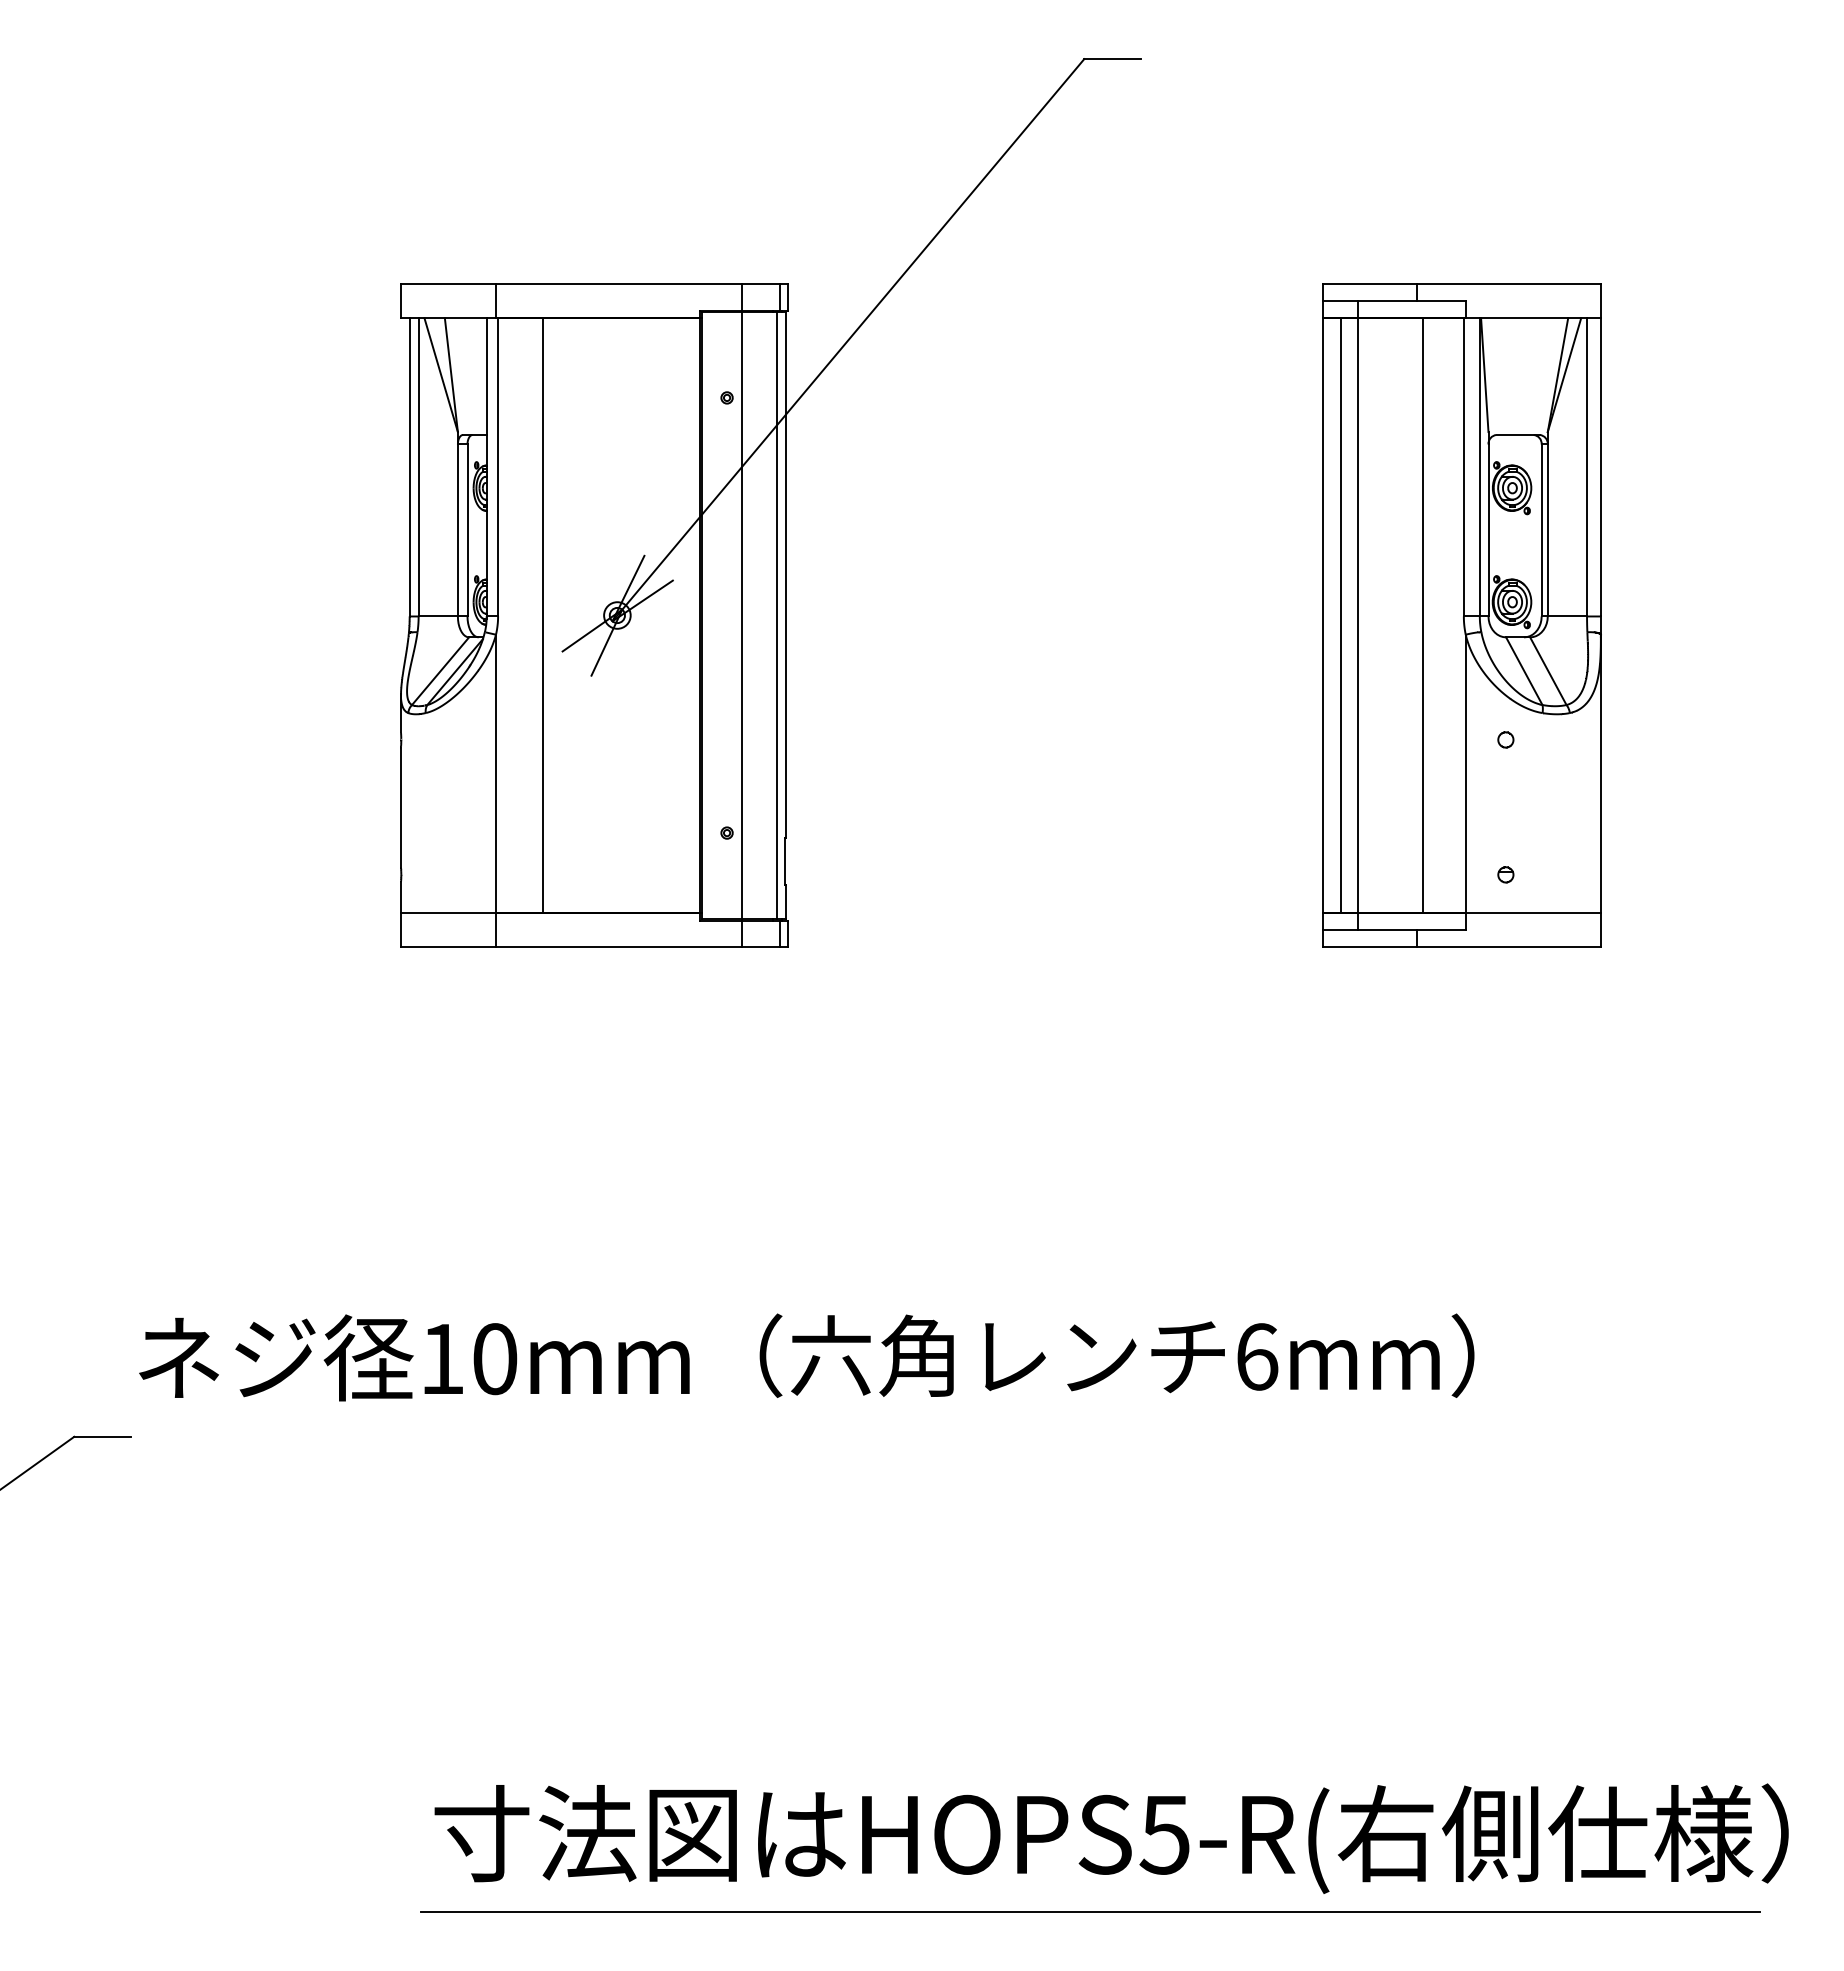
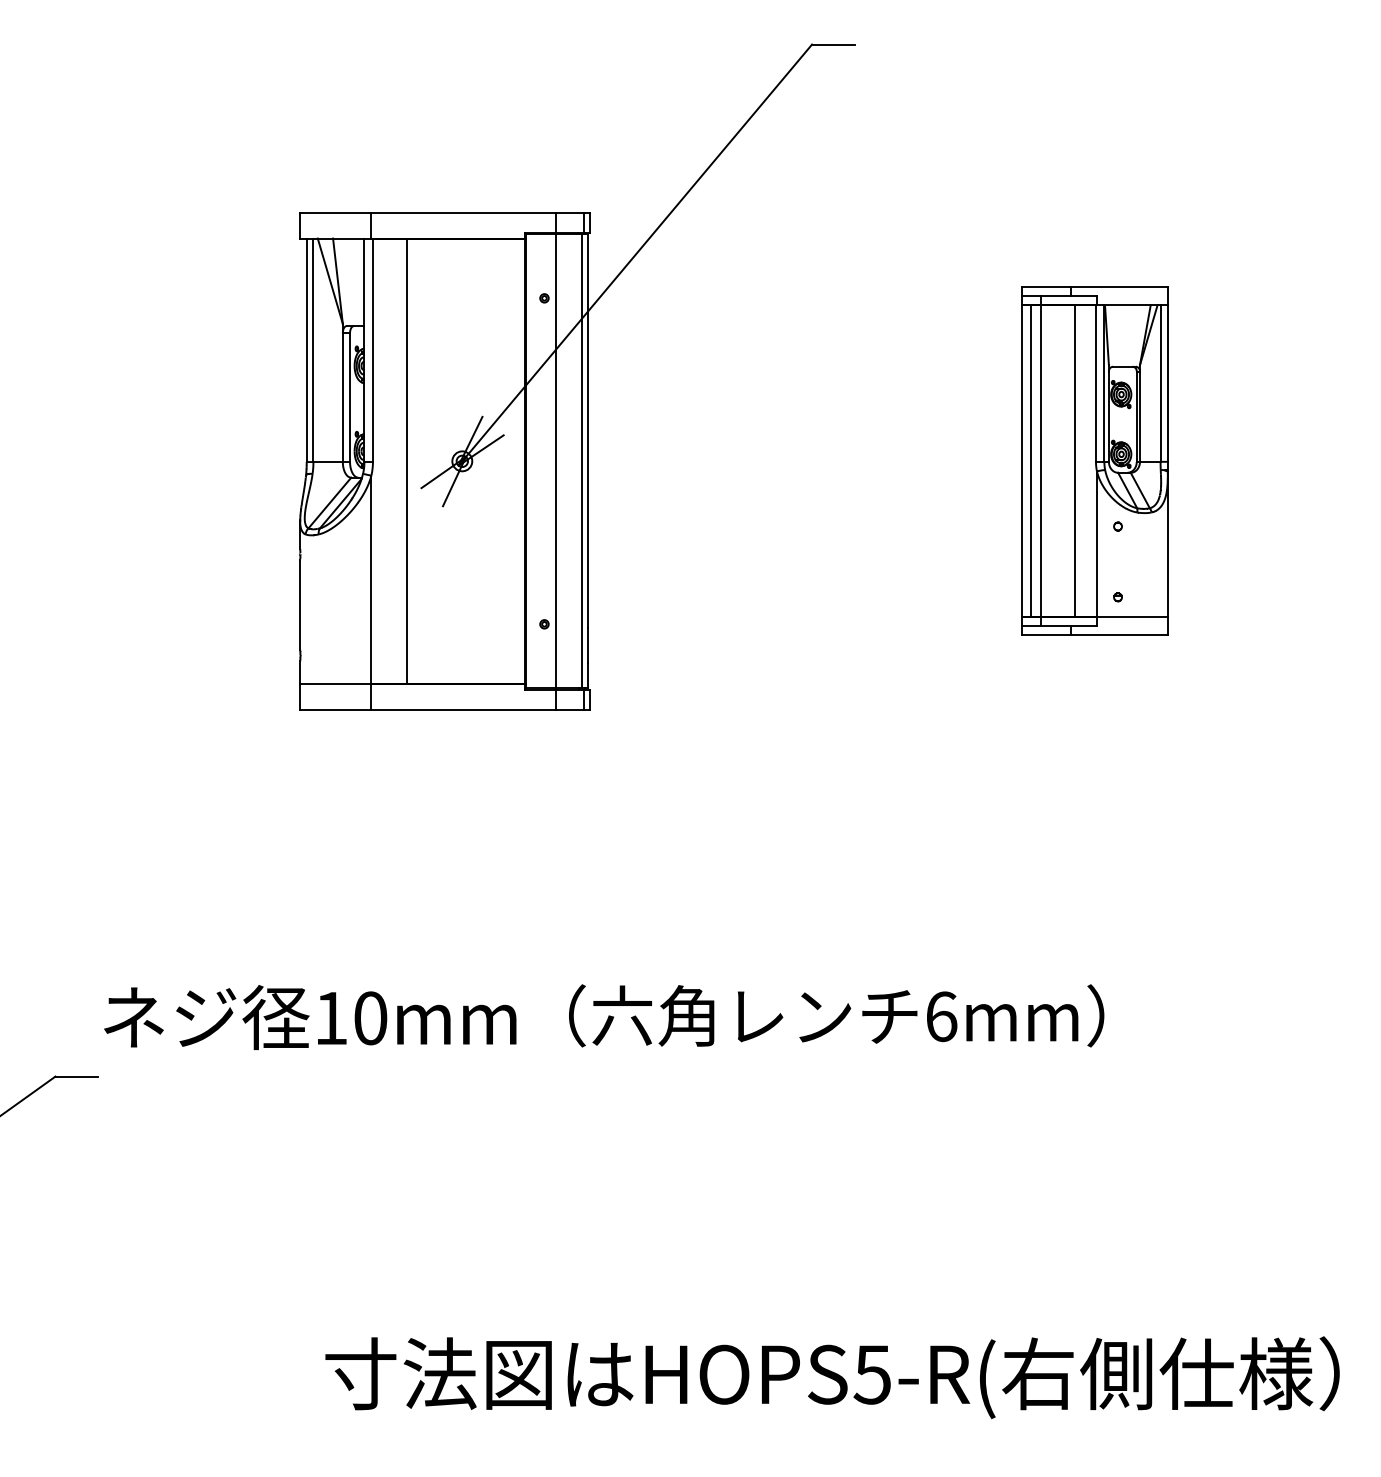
part: (1461, 615) -> (1094, 461), size x0.7
line: (1089, 1911) -> (815, 1432), removed

